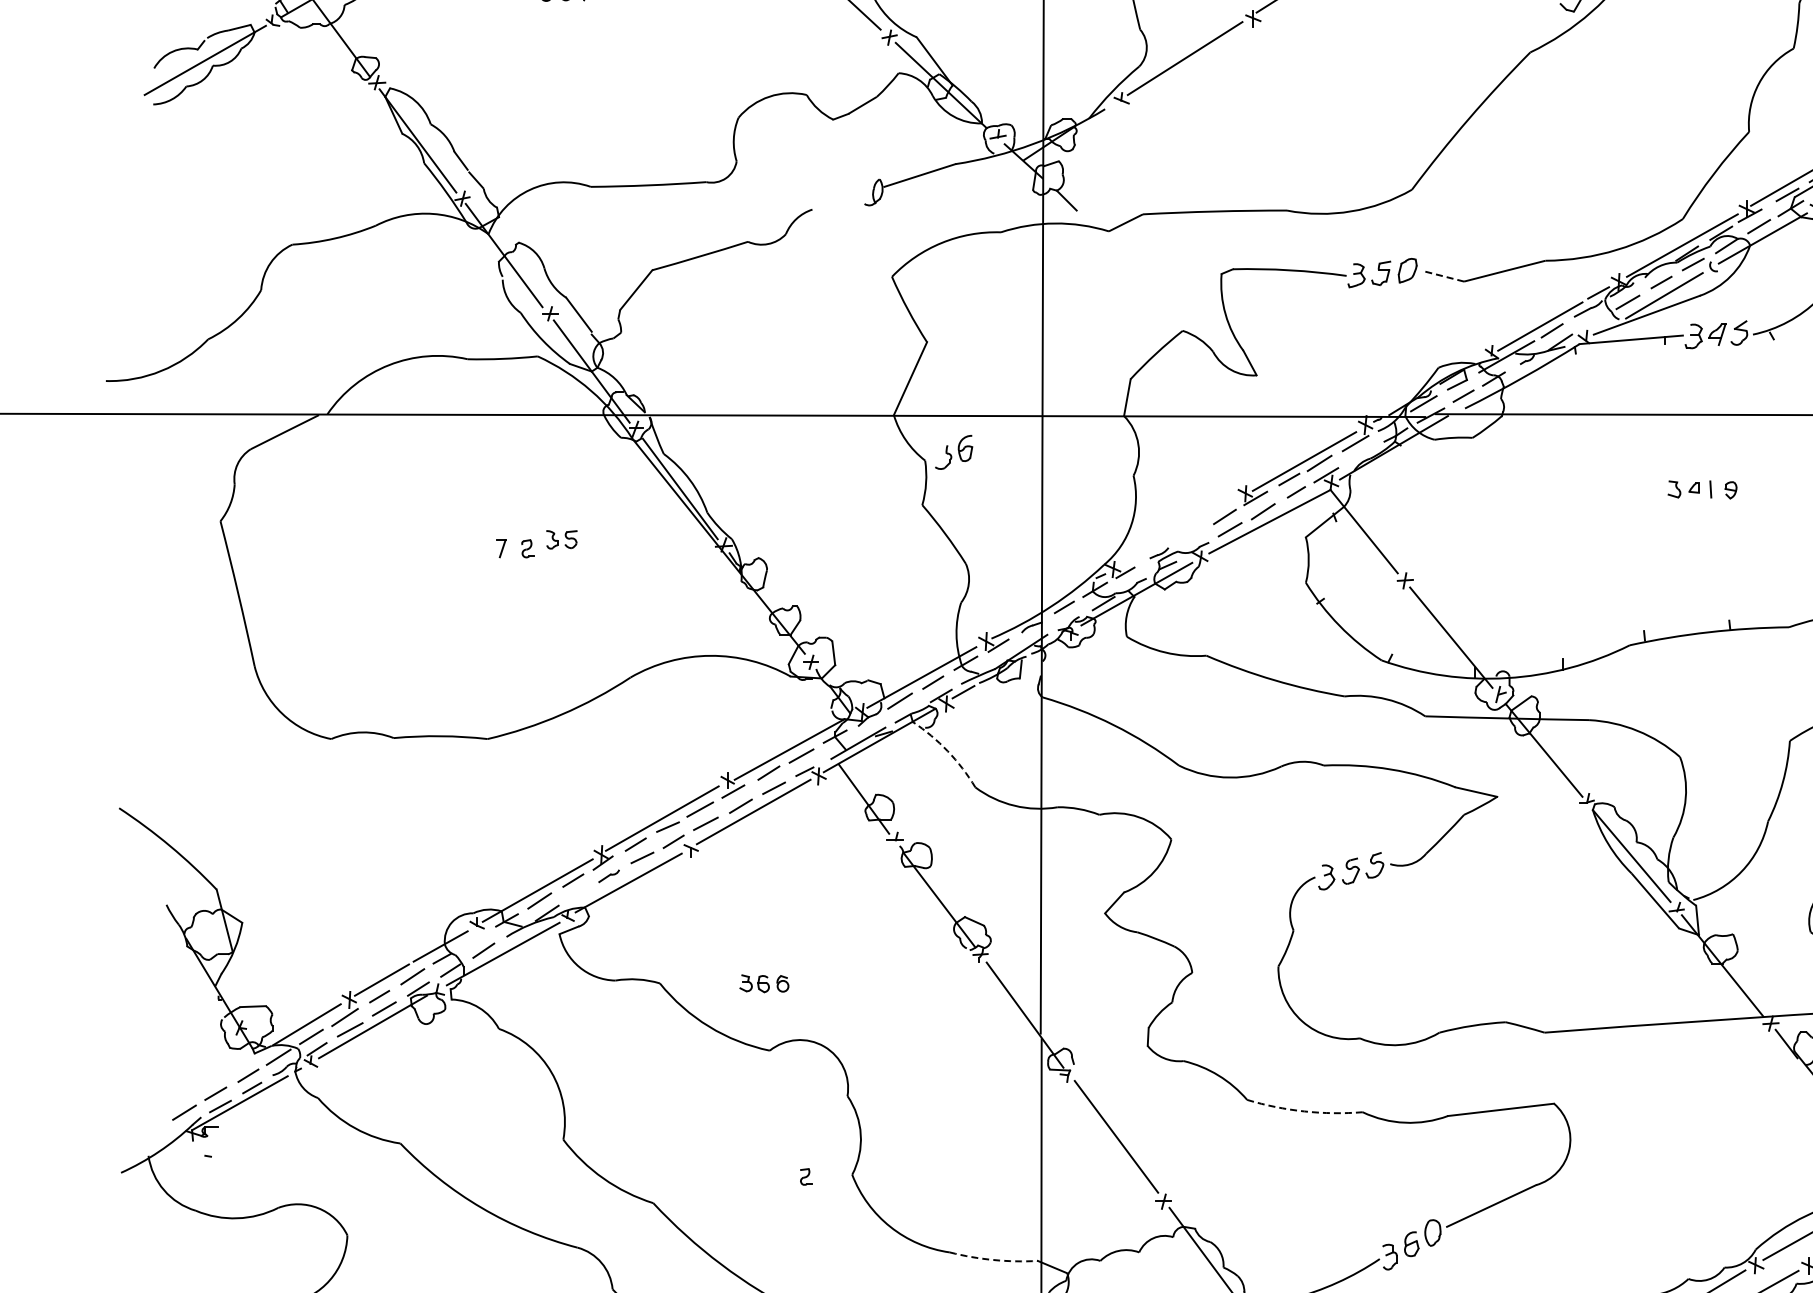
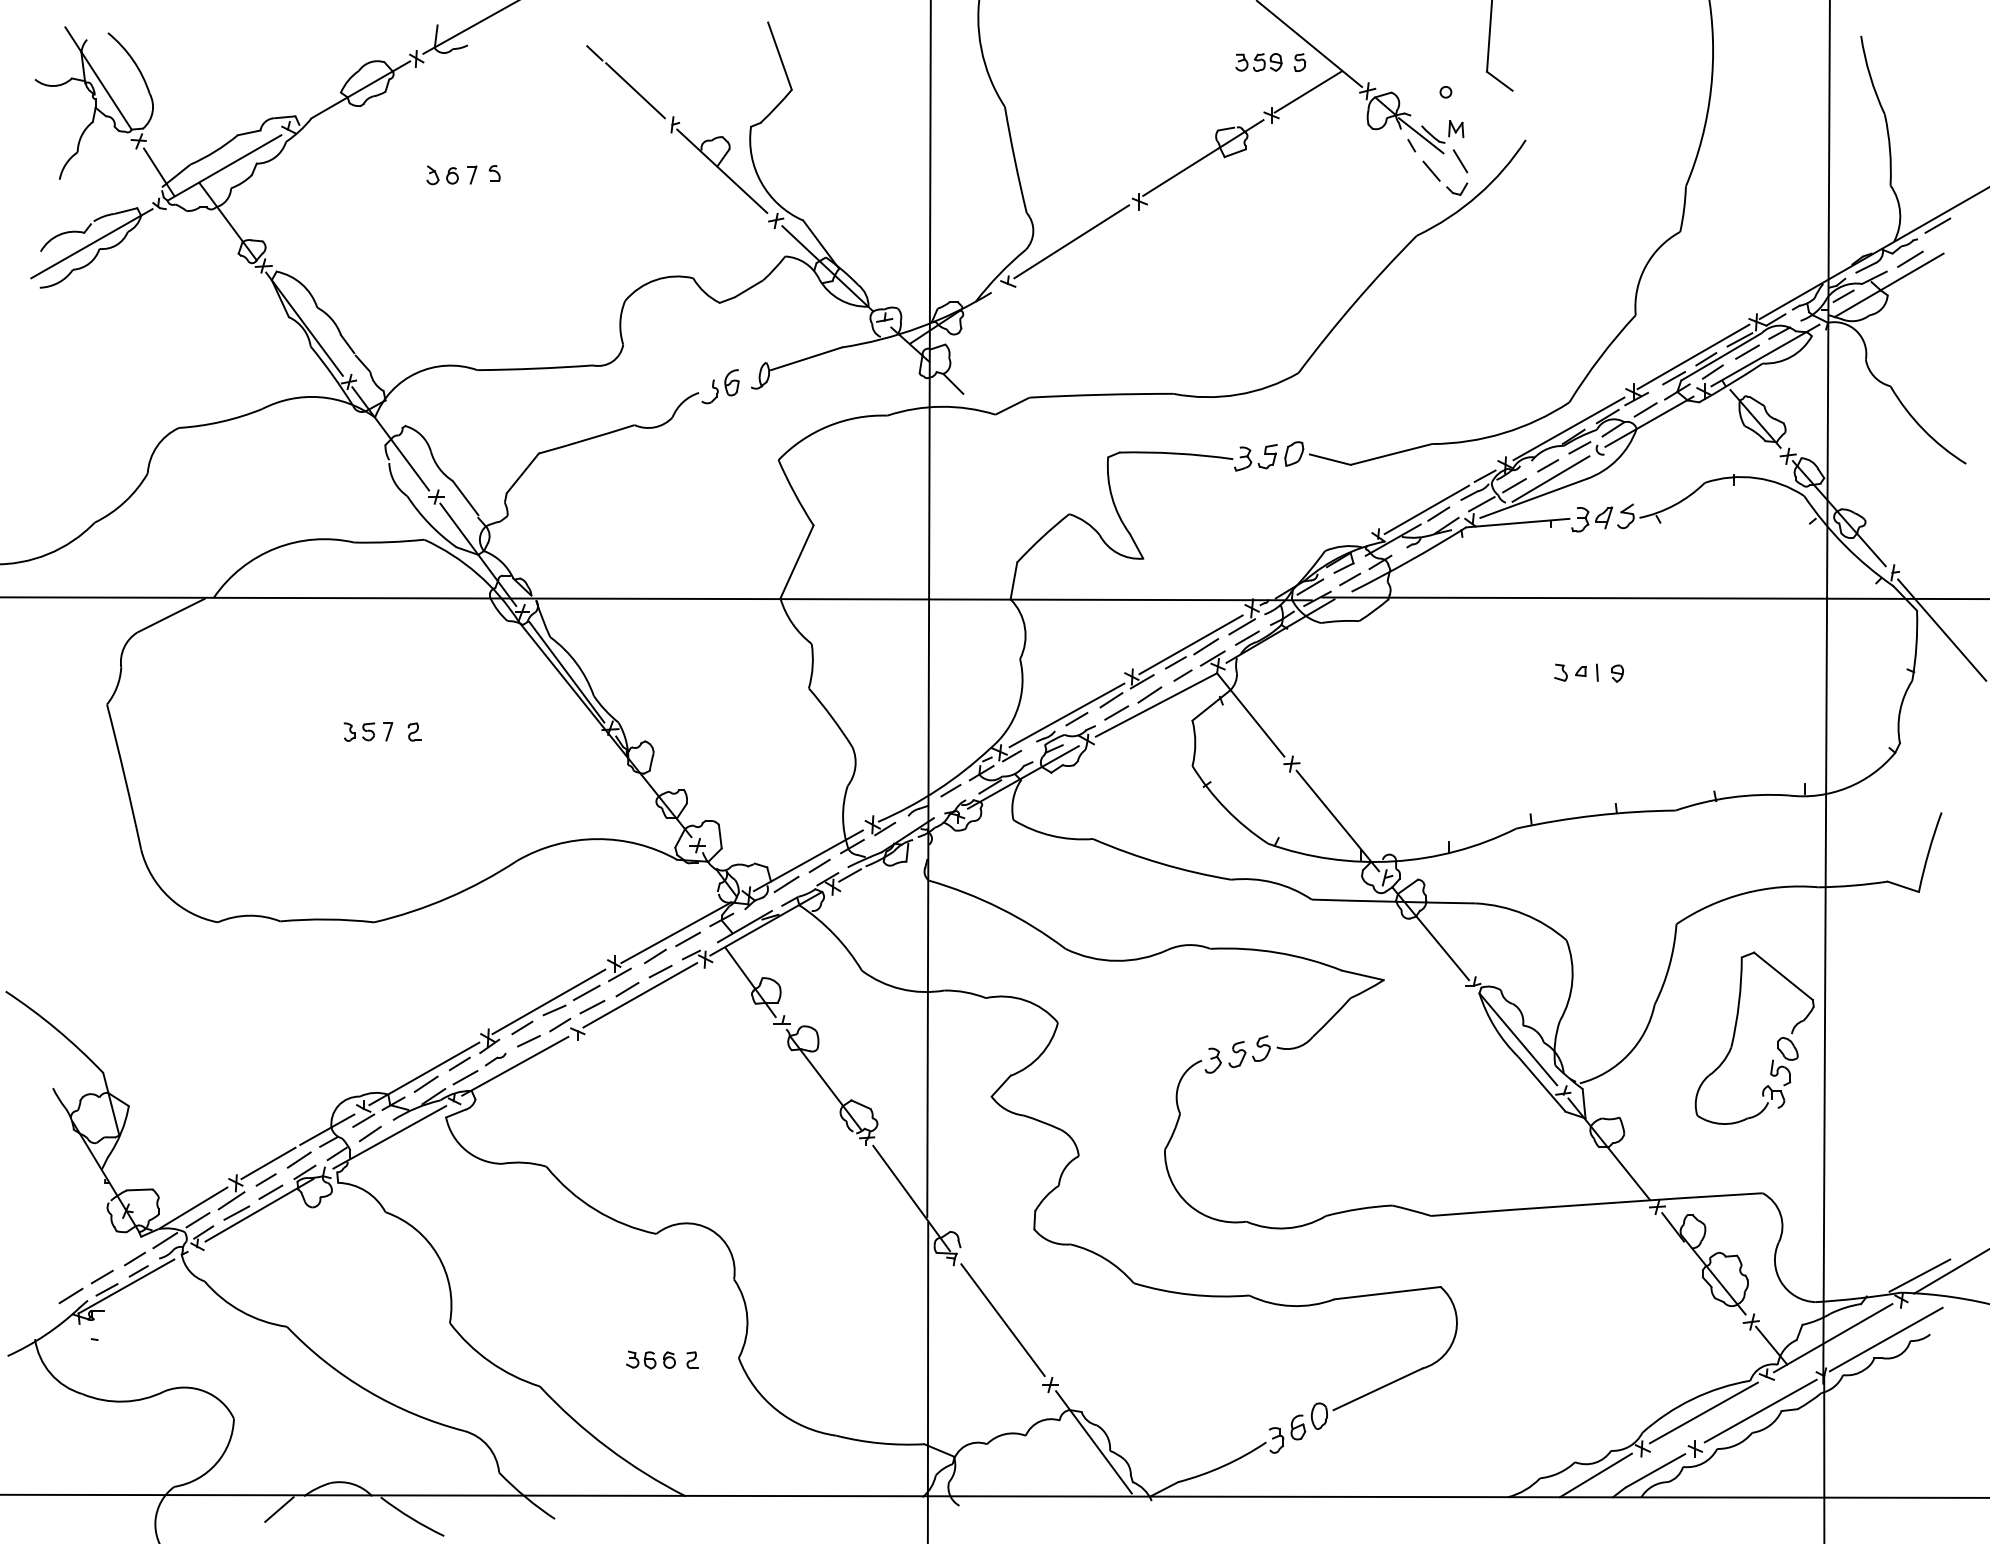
line: (1442, 276) -> (1329, 459), dashed -> solid
line: (1594, 321) -> (1481, 504), added
part: (953, 452) -> (720, 386), moved
line: (1360, 454) -> (1247, 637), added
line: (1179, 532) -> (1066, 715), added
line: (1189, 536) -> (1076, 719), added
part: (560, 539) -> (358, 731), moved
arc: (947, 751) -> (834, 934), dashed -> solid
line: (578, 894) -> (465, 1077), added
line: (476, 937) -> (363, 1120), added
part: (763, 983) -> (650, 1359), moved
arc: (1303, 1111) -> (1190, 1294), dashed -> solid
arc: (993, 1260) -> (880, 1443), dashed -> solid

